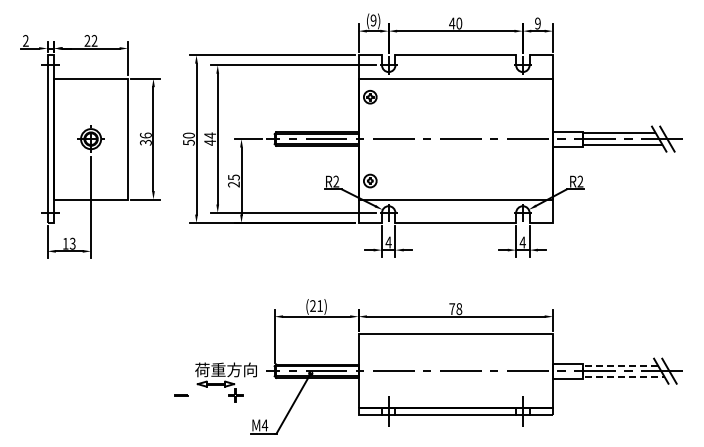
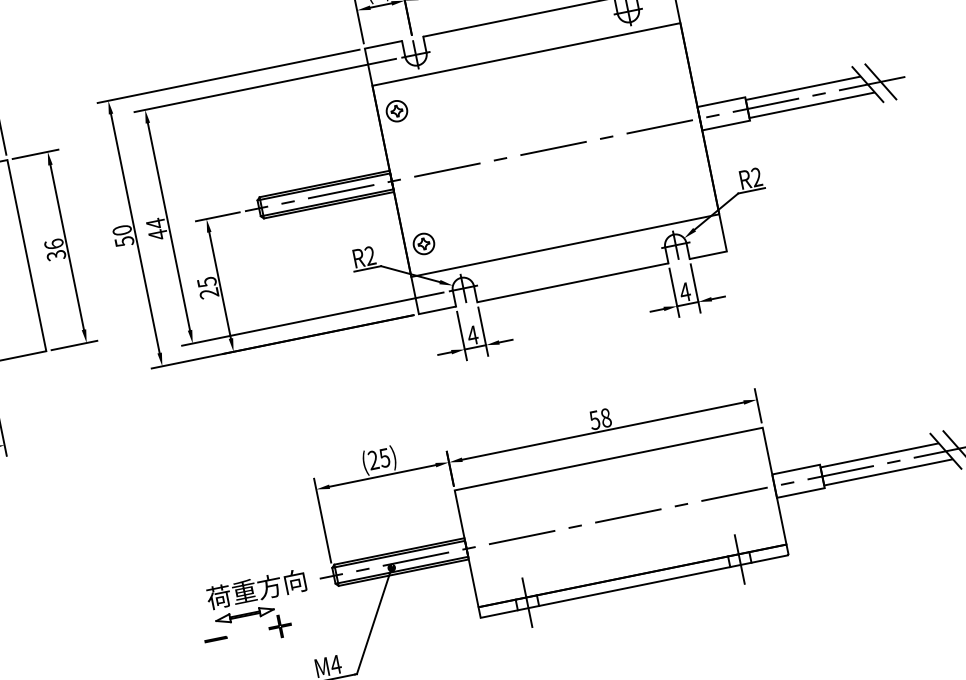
text: (319, 305) -> (383, 457), (21) -> (25)
text: (452, 309) -> (595, 420), 78 -> 58
line: (583, 375) -> (824, 483), dashed -> solid
line: (181, 395) -> (216, 639), moved

